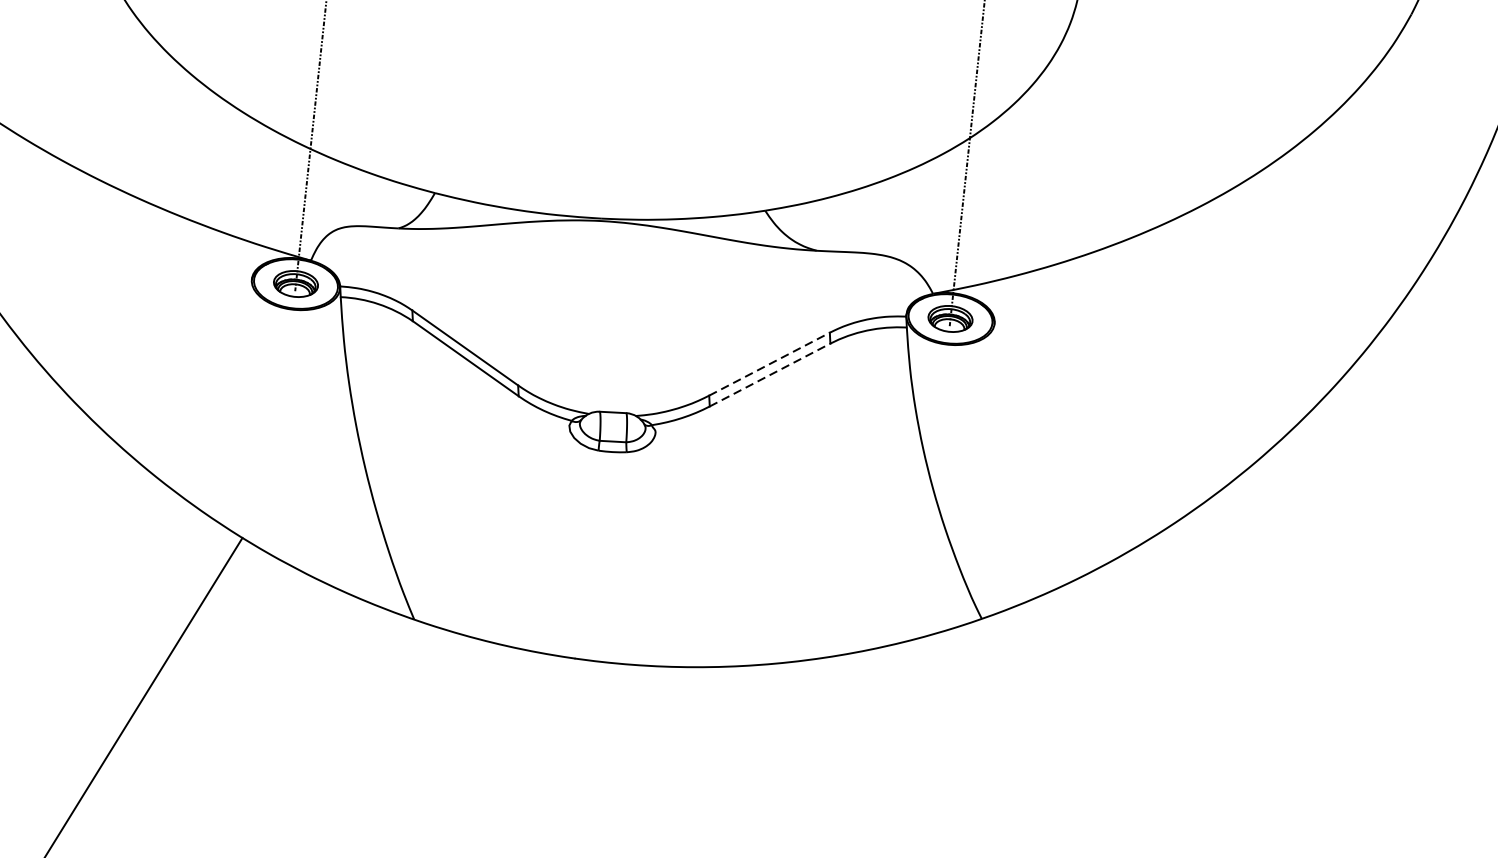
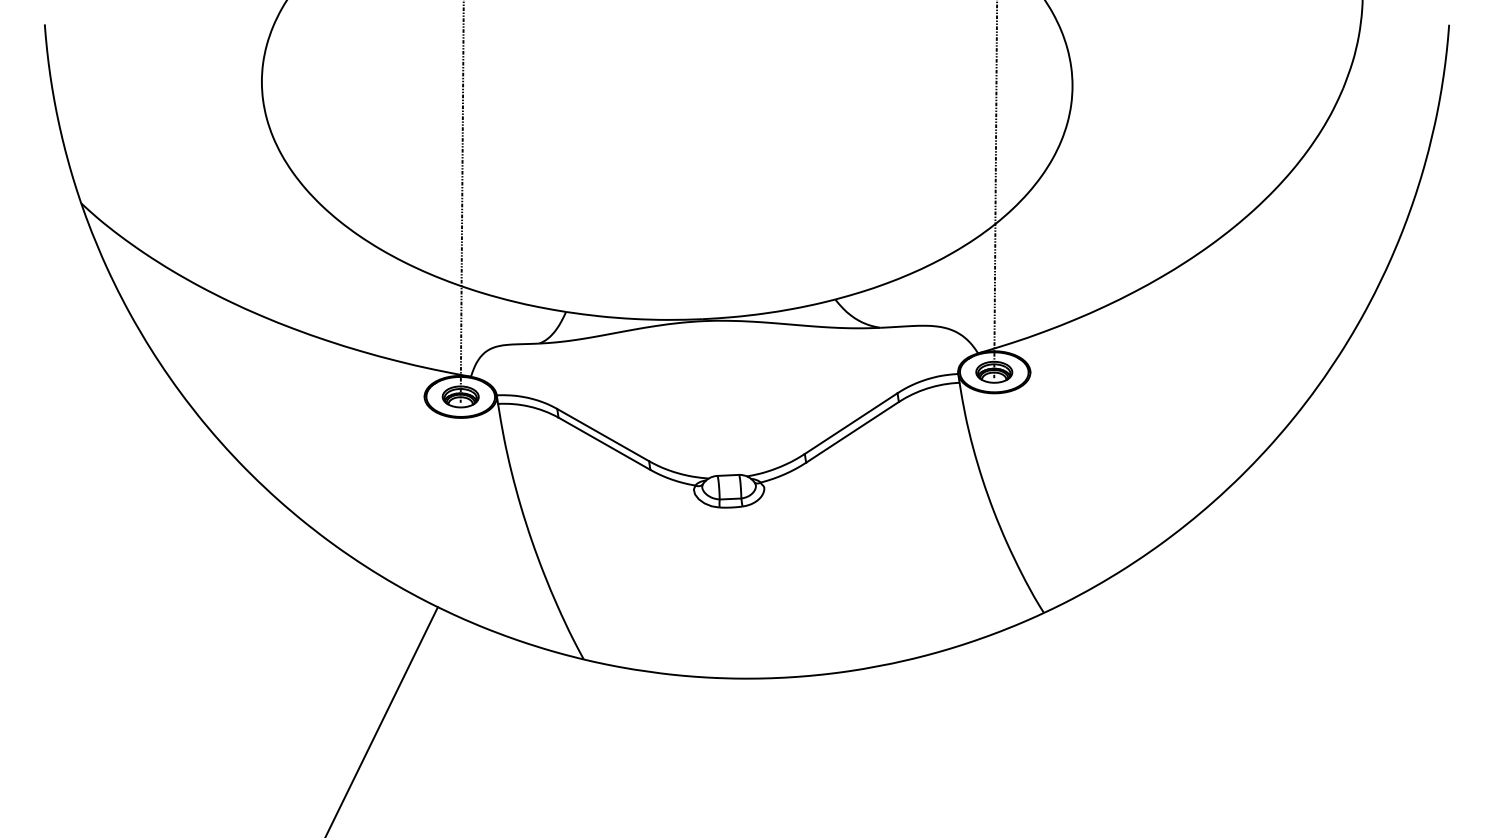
line: (769, 364) -> (851, 423), dashed -> solid
line: (770, 375) -> (852, 432), dashed -> solid

